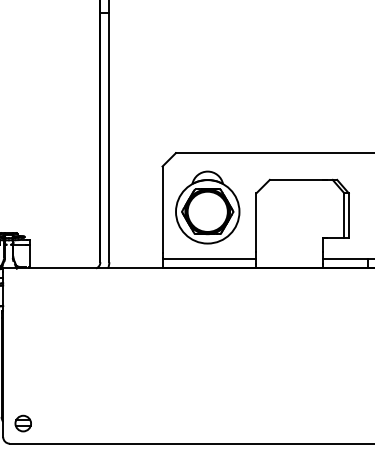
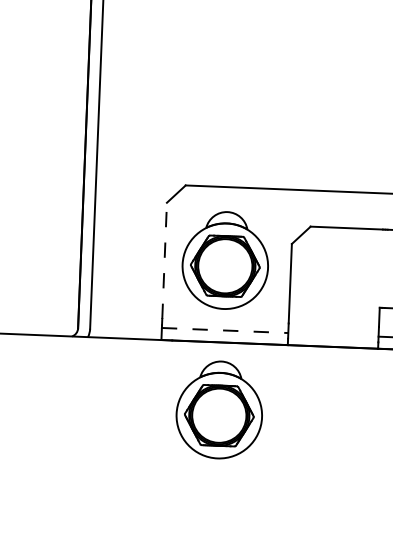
line: (162, 209) -> (164, 260), solid -> dashed
line: (209, 259) -> (225, 330), solid -> dashed
part: (207, 318) -> (219, 409), added

